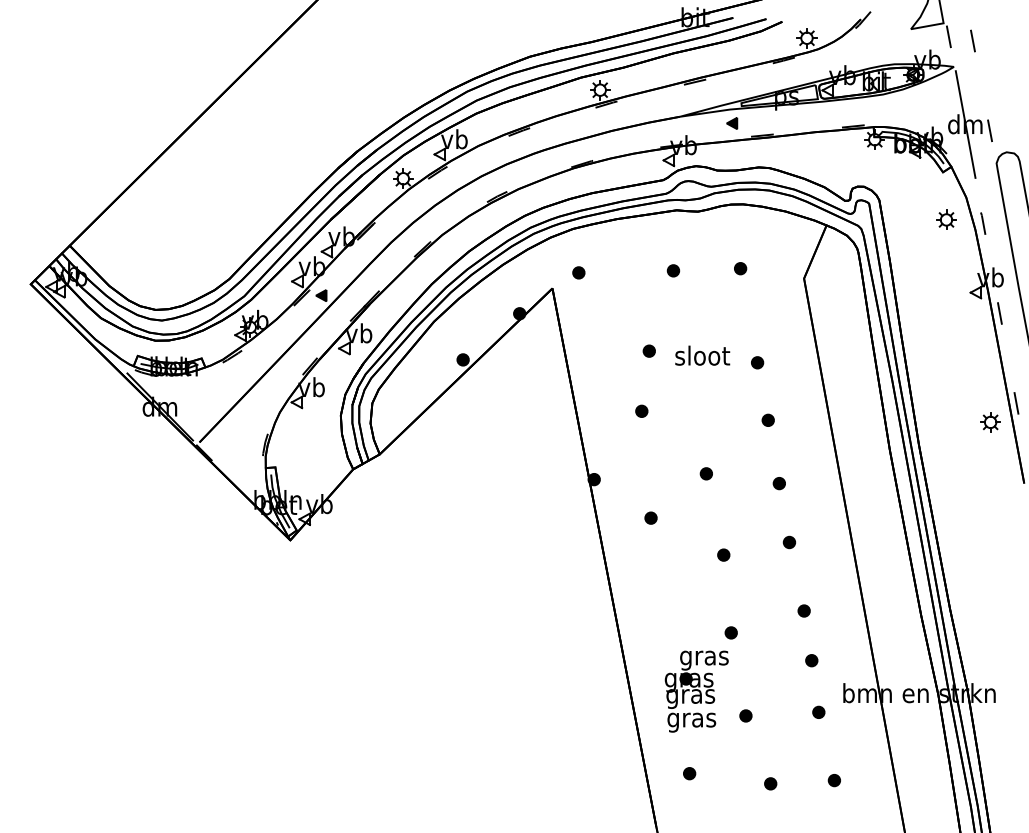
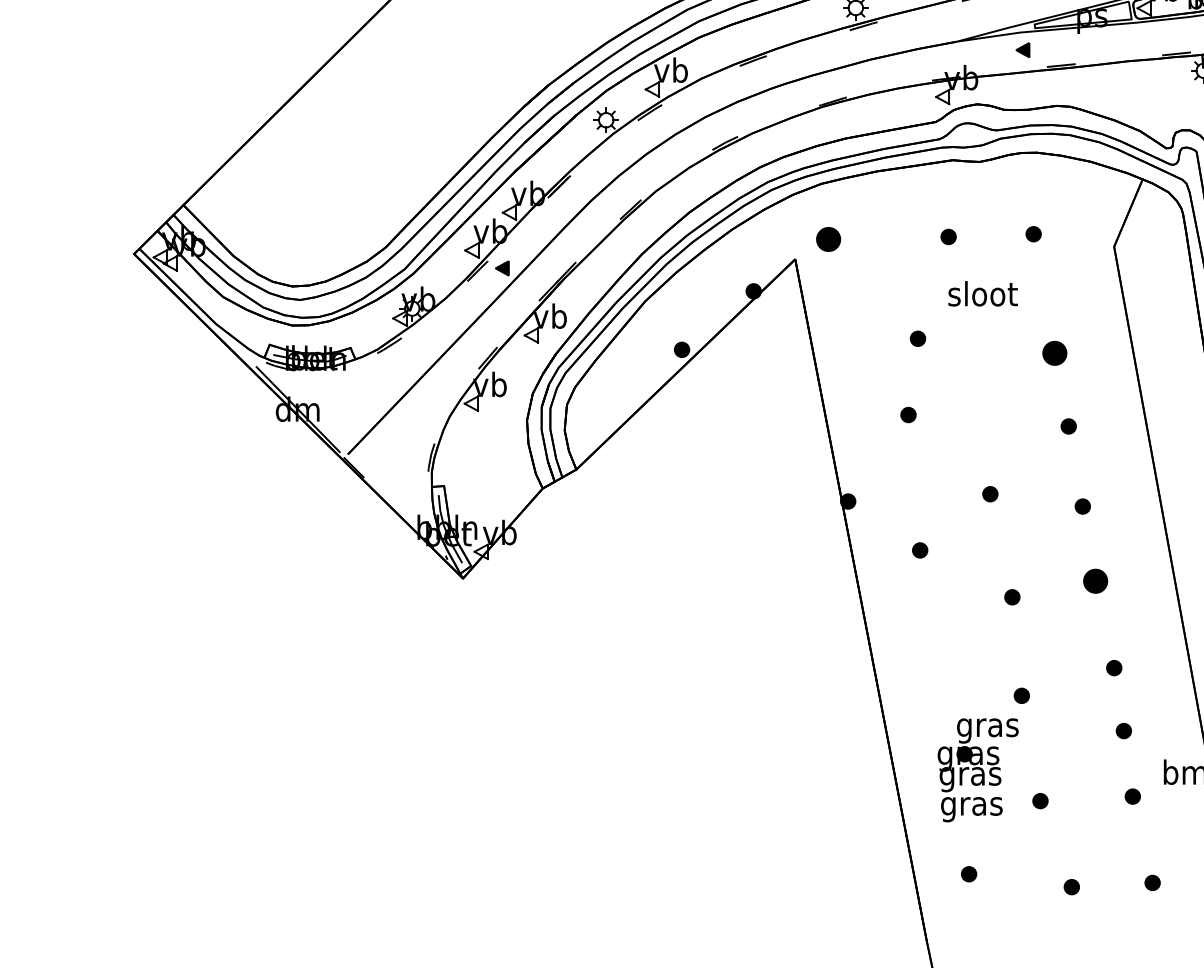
part: (578, 272) -> (828, 239), size x1.6
text: (702, 355) -> (982, 293), moved
part: (757, 362) -> (1055, 353), size x1.6
part: (789, 542) -> (1095, 581), size x1.6

